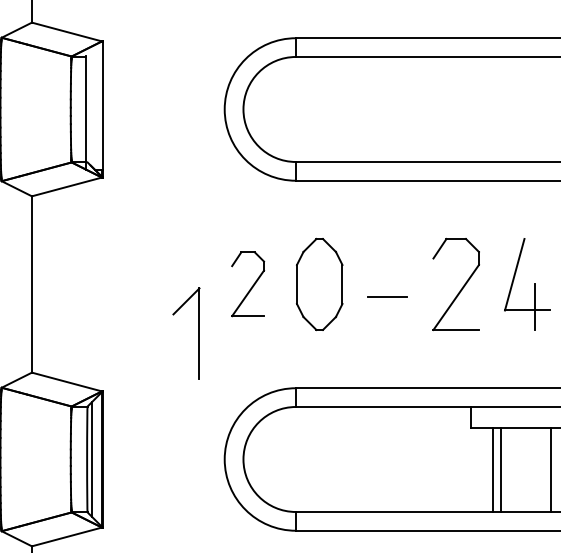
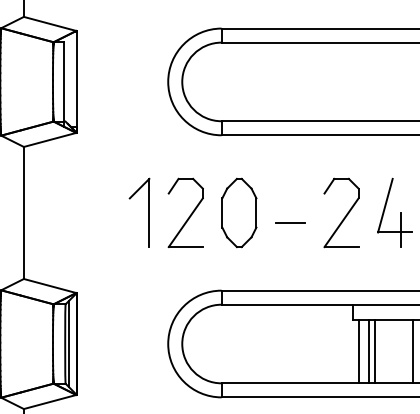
part: (247, 283) -> (185, 212), size x1.43
part: (198, 333) -> (148, 212), moved
line: (478, 469) -> (358, 351), added

